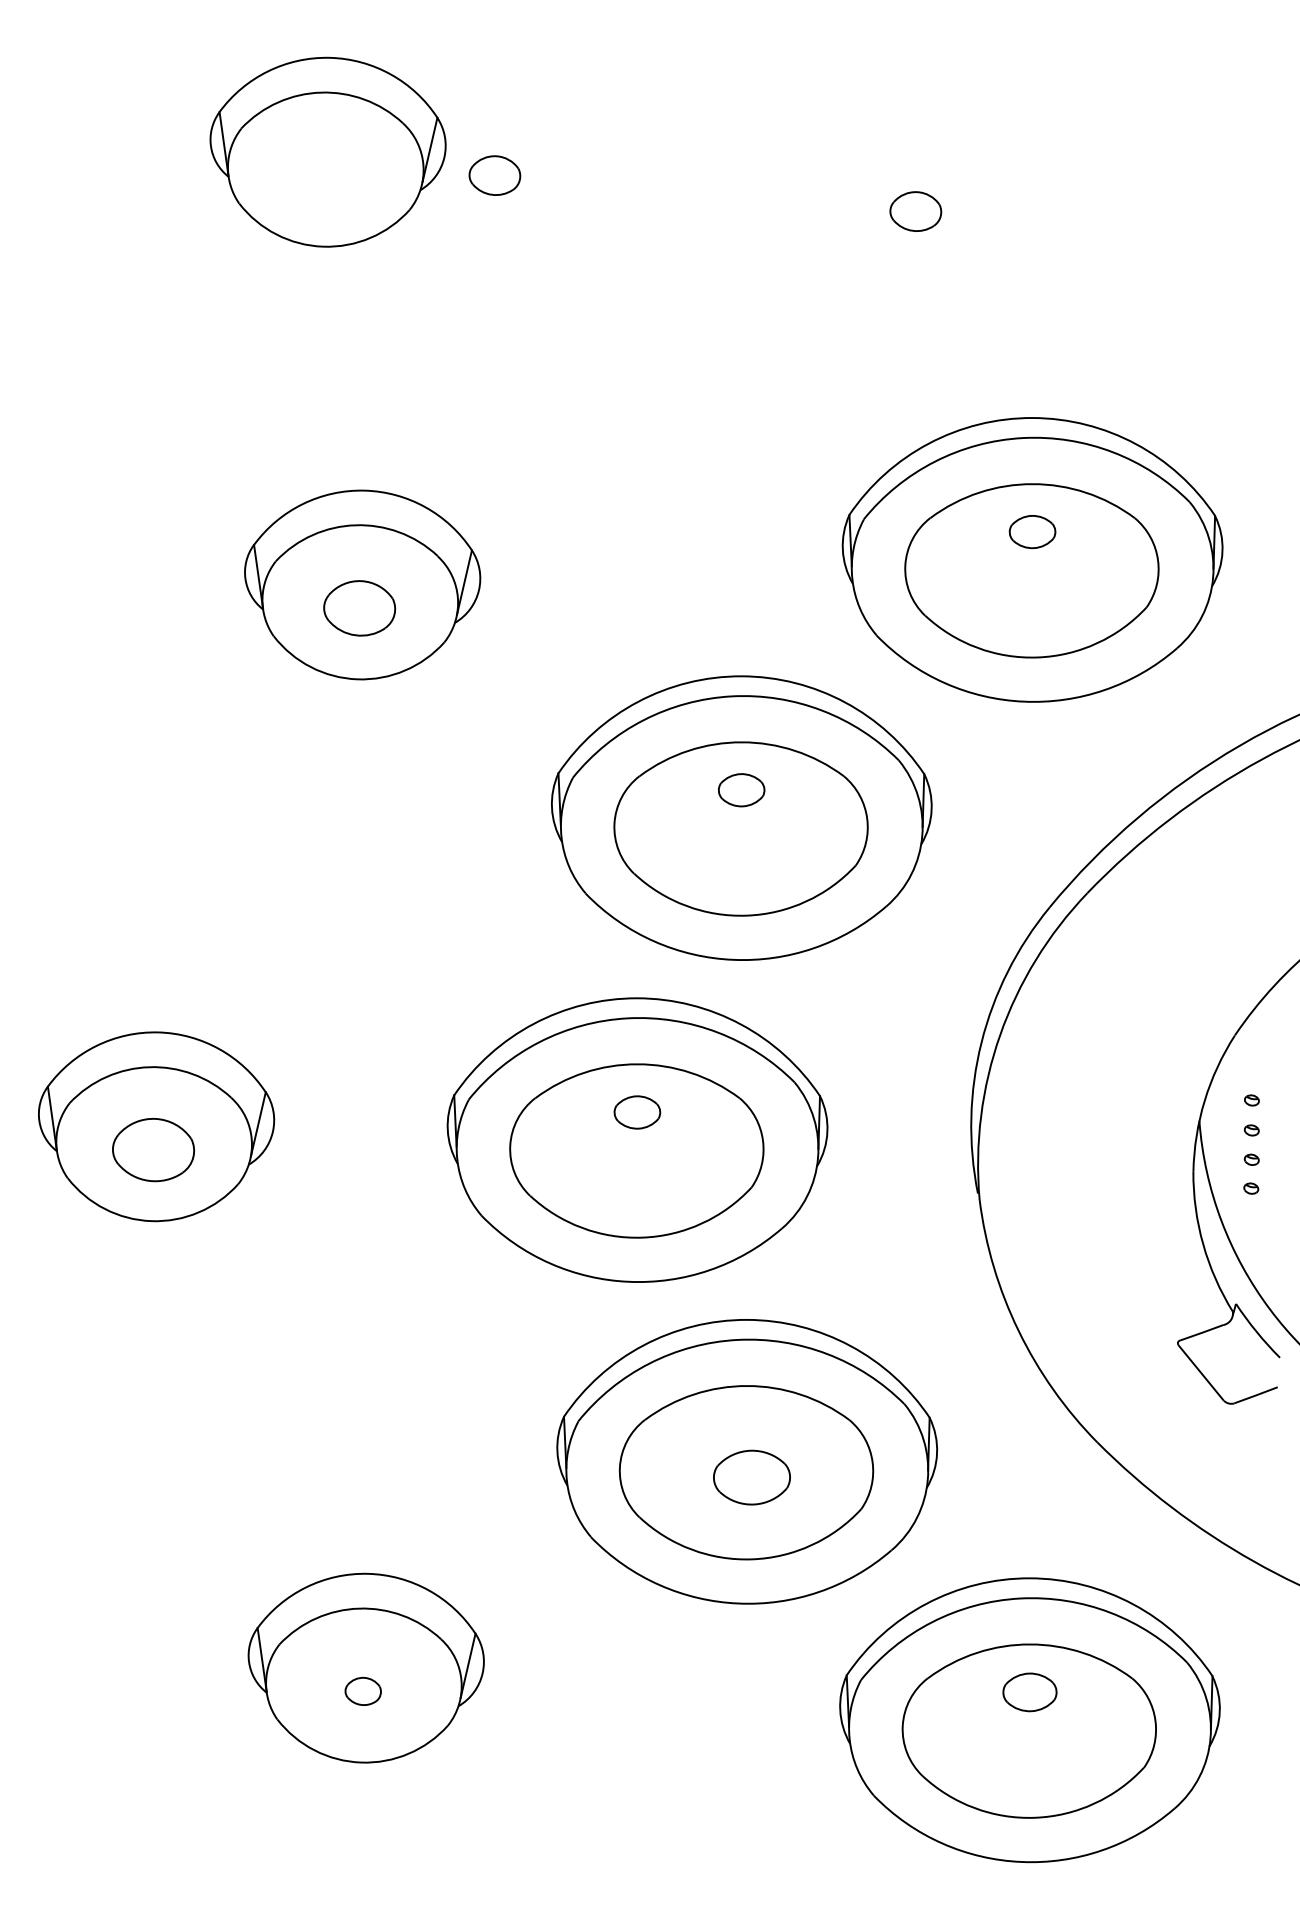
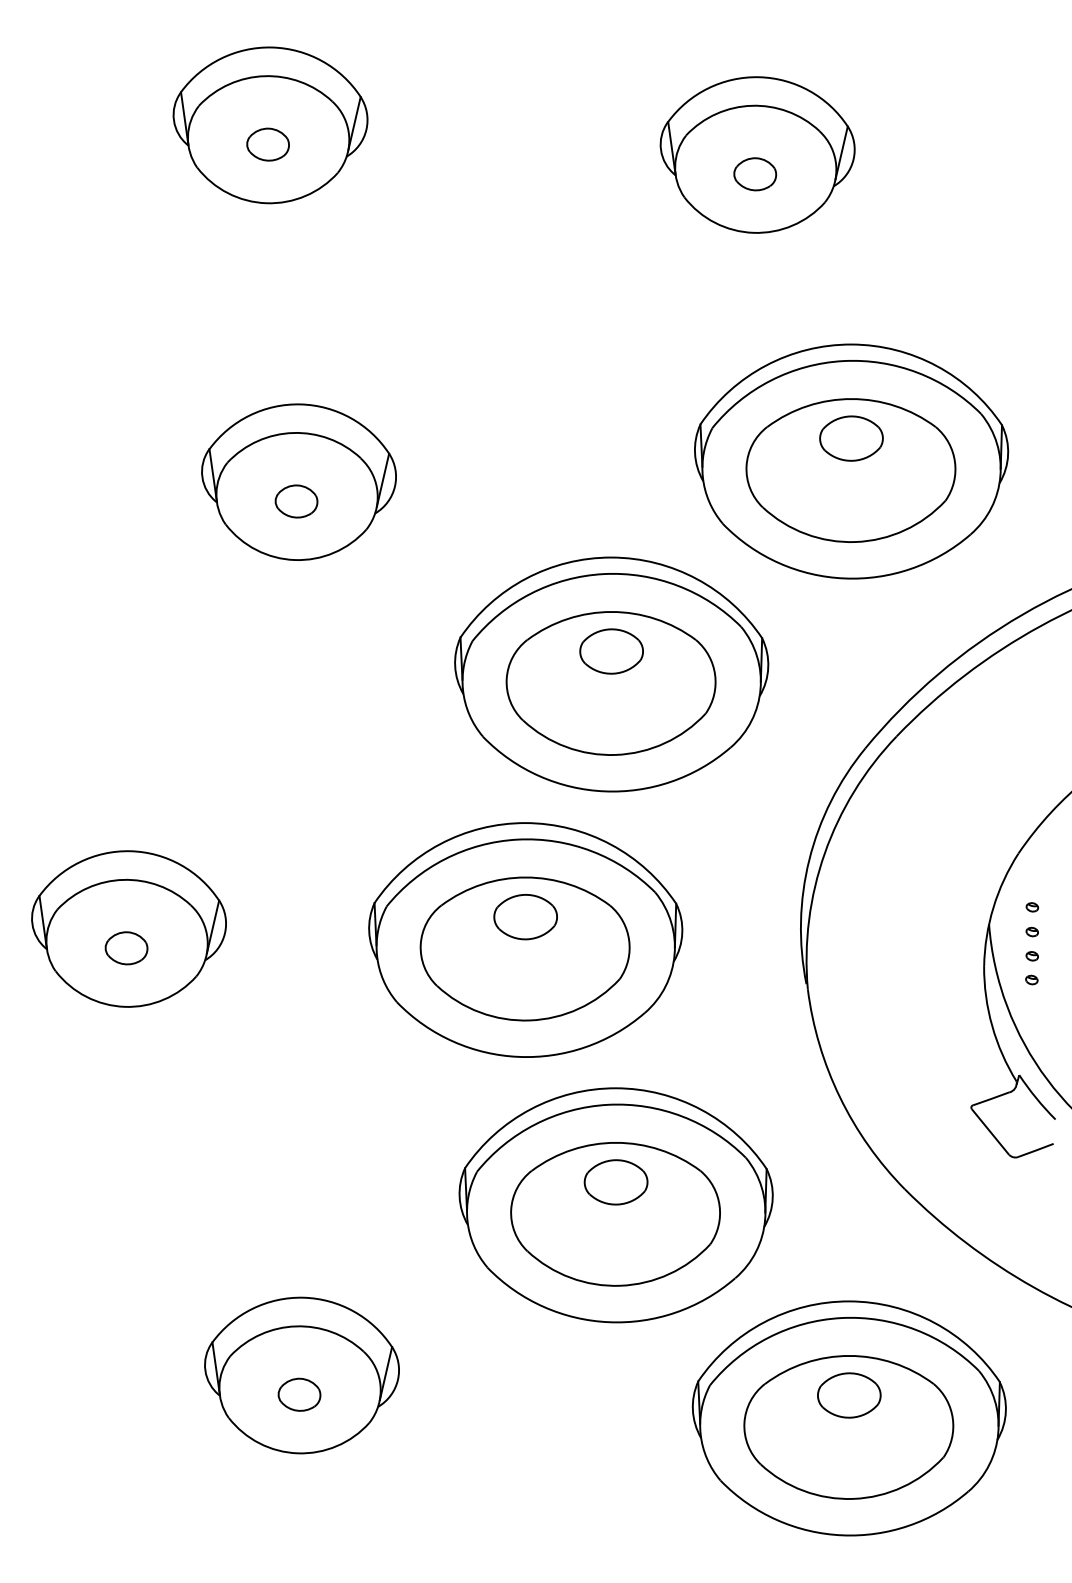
part: (494, 175) -> (267, 144), moved
part: (918, 187) -> (757, 154), added
part: (1032, 531) -> (851, 438), size x1.67
part: (359, 608) -> (296, 501), size x0.71
part: (741, 790) -> (611, 651), size x1.67
part: (637, 1112) -> (525, 917), size x1.67
part: (153, 1150) -> (126, 948), size x0.62
part: (751, 1477) -> (615, 1182), moved
part: (363, 1691) -> (299, 1394), size x1.43
part: (1030, 1692) -> (849, 1395), size x1.43

